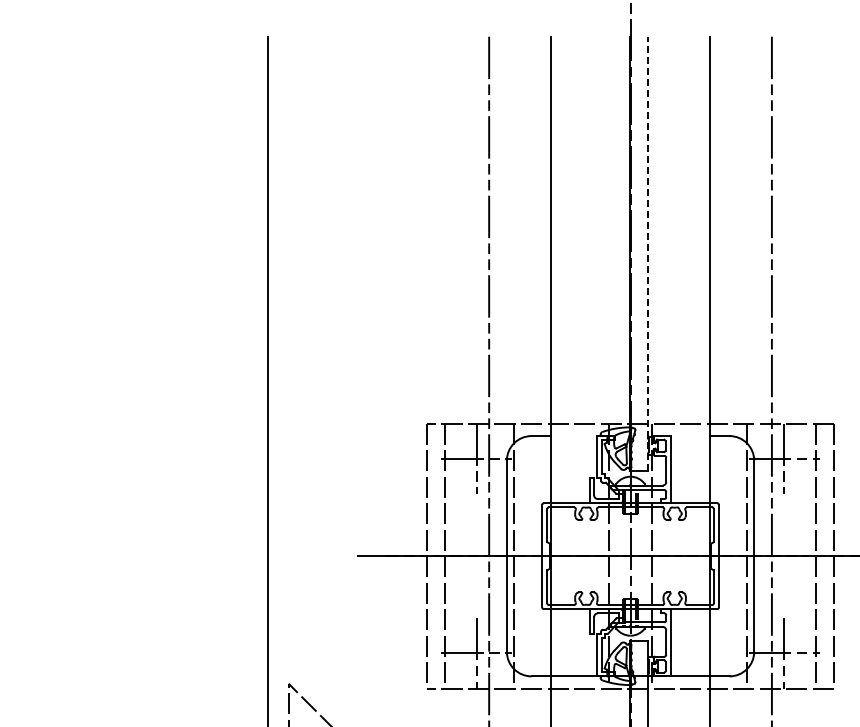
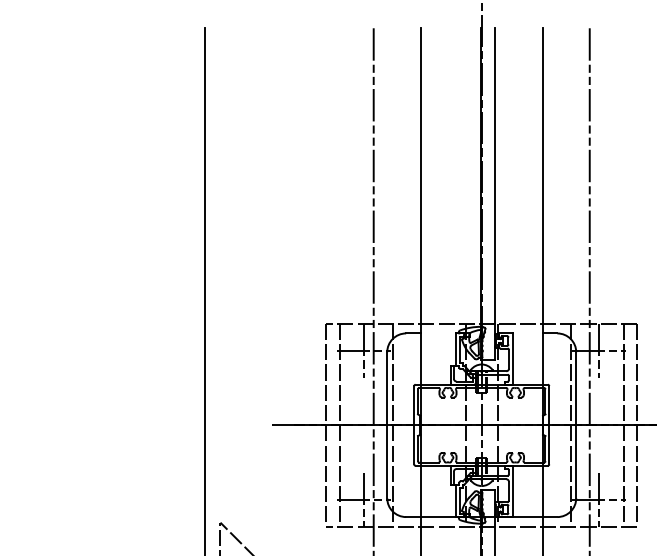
line: (647, 253) -> (494, 193), dashed -> solid

